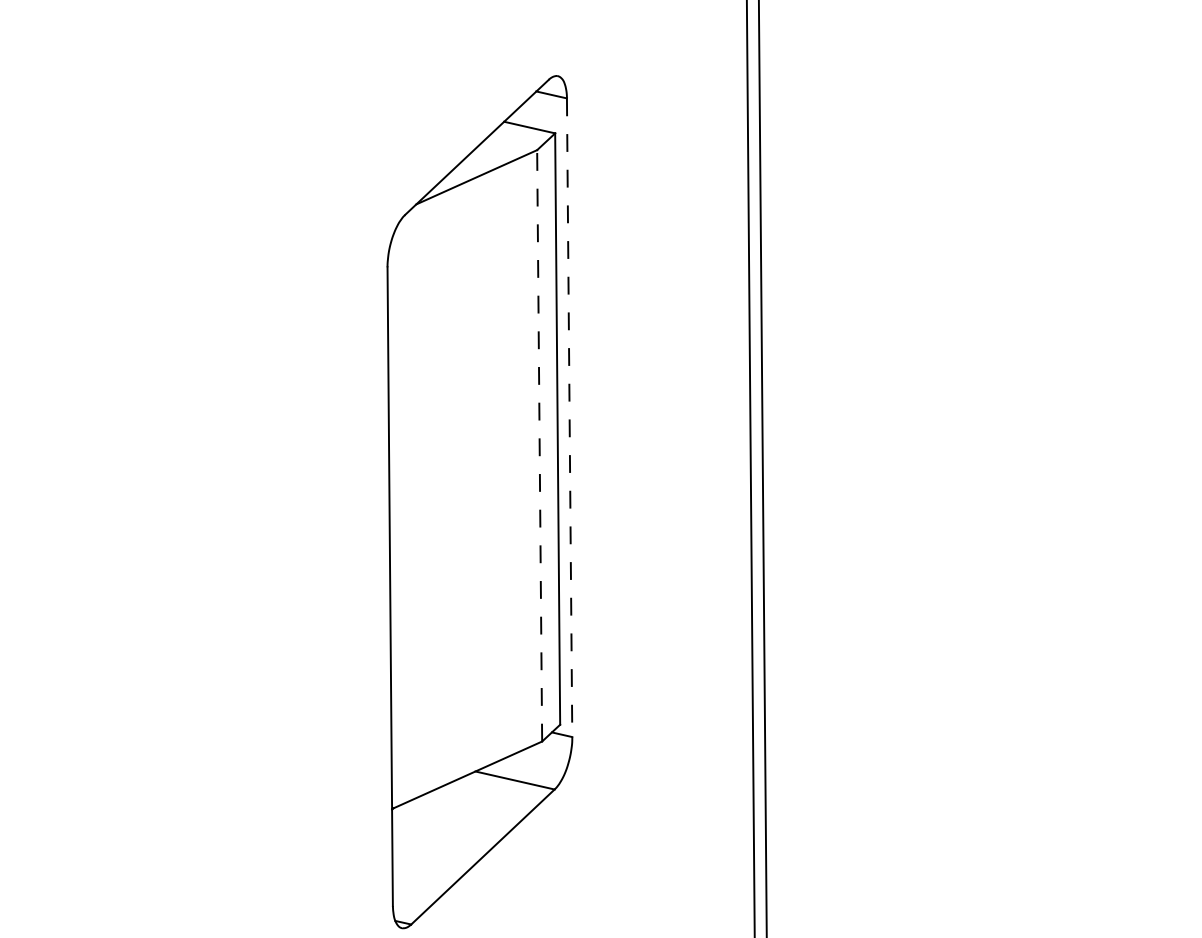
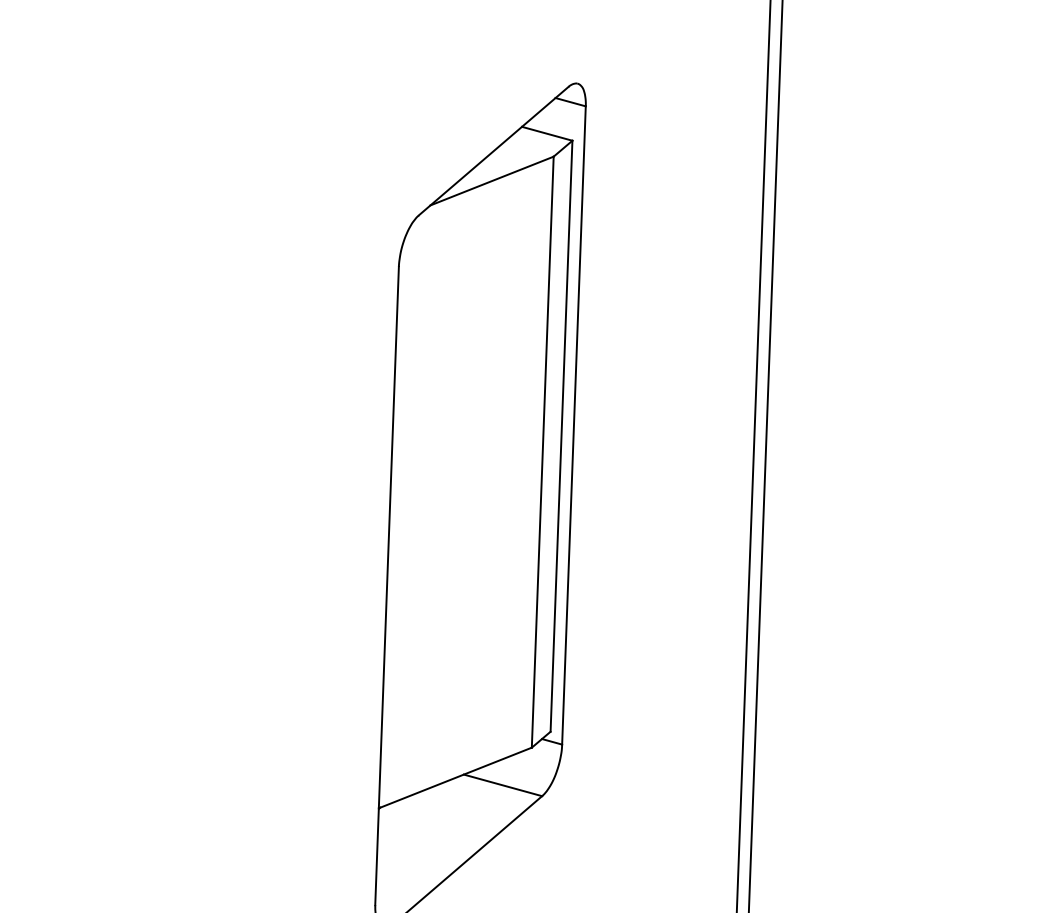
line: (569, 418) -> (573, 426), dashed -> solid
line: (539, 445) -> (542, 451), dashed -> solid

